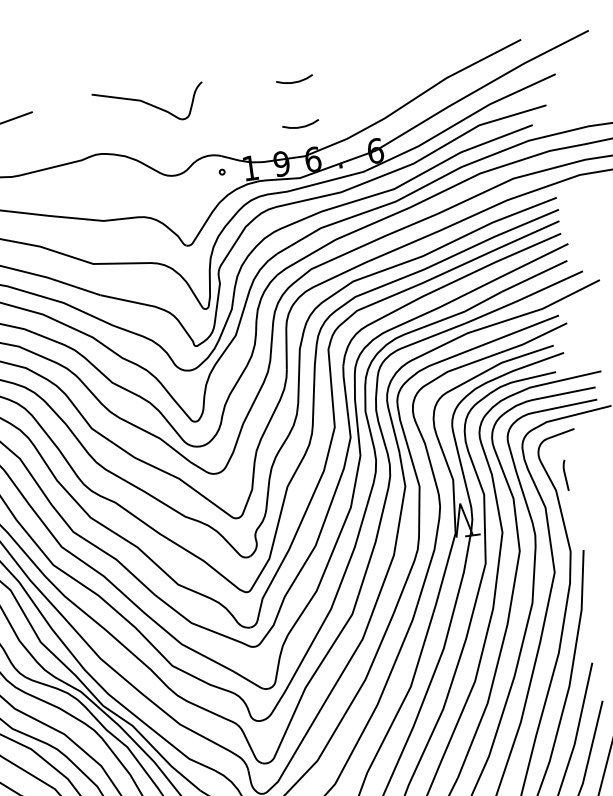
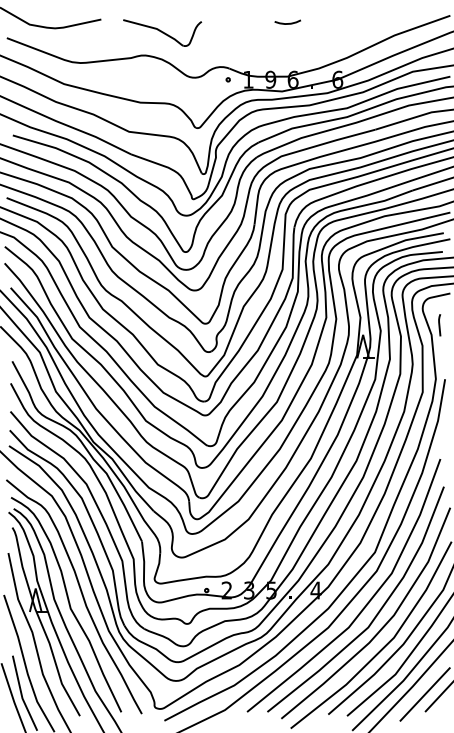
part: (149, 104) -> (162, 32), moved
curve: (300, 126) -> (287, 55), removed

